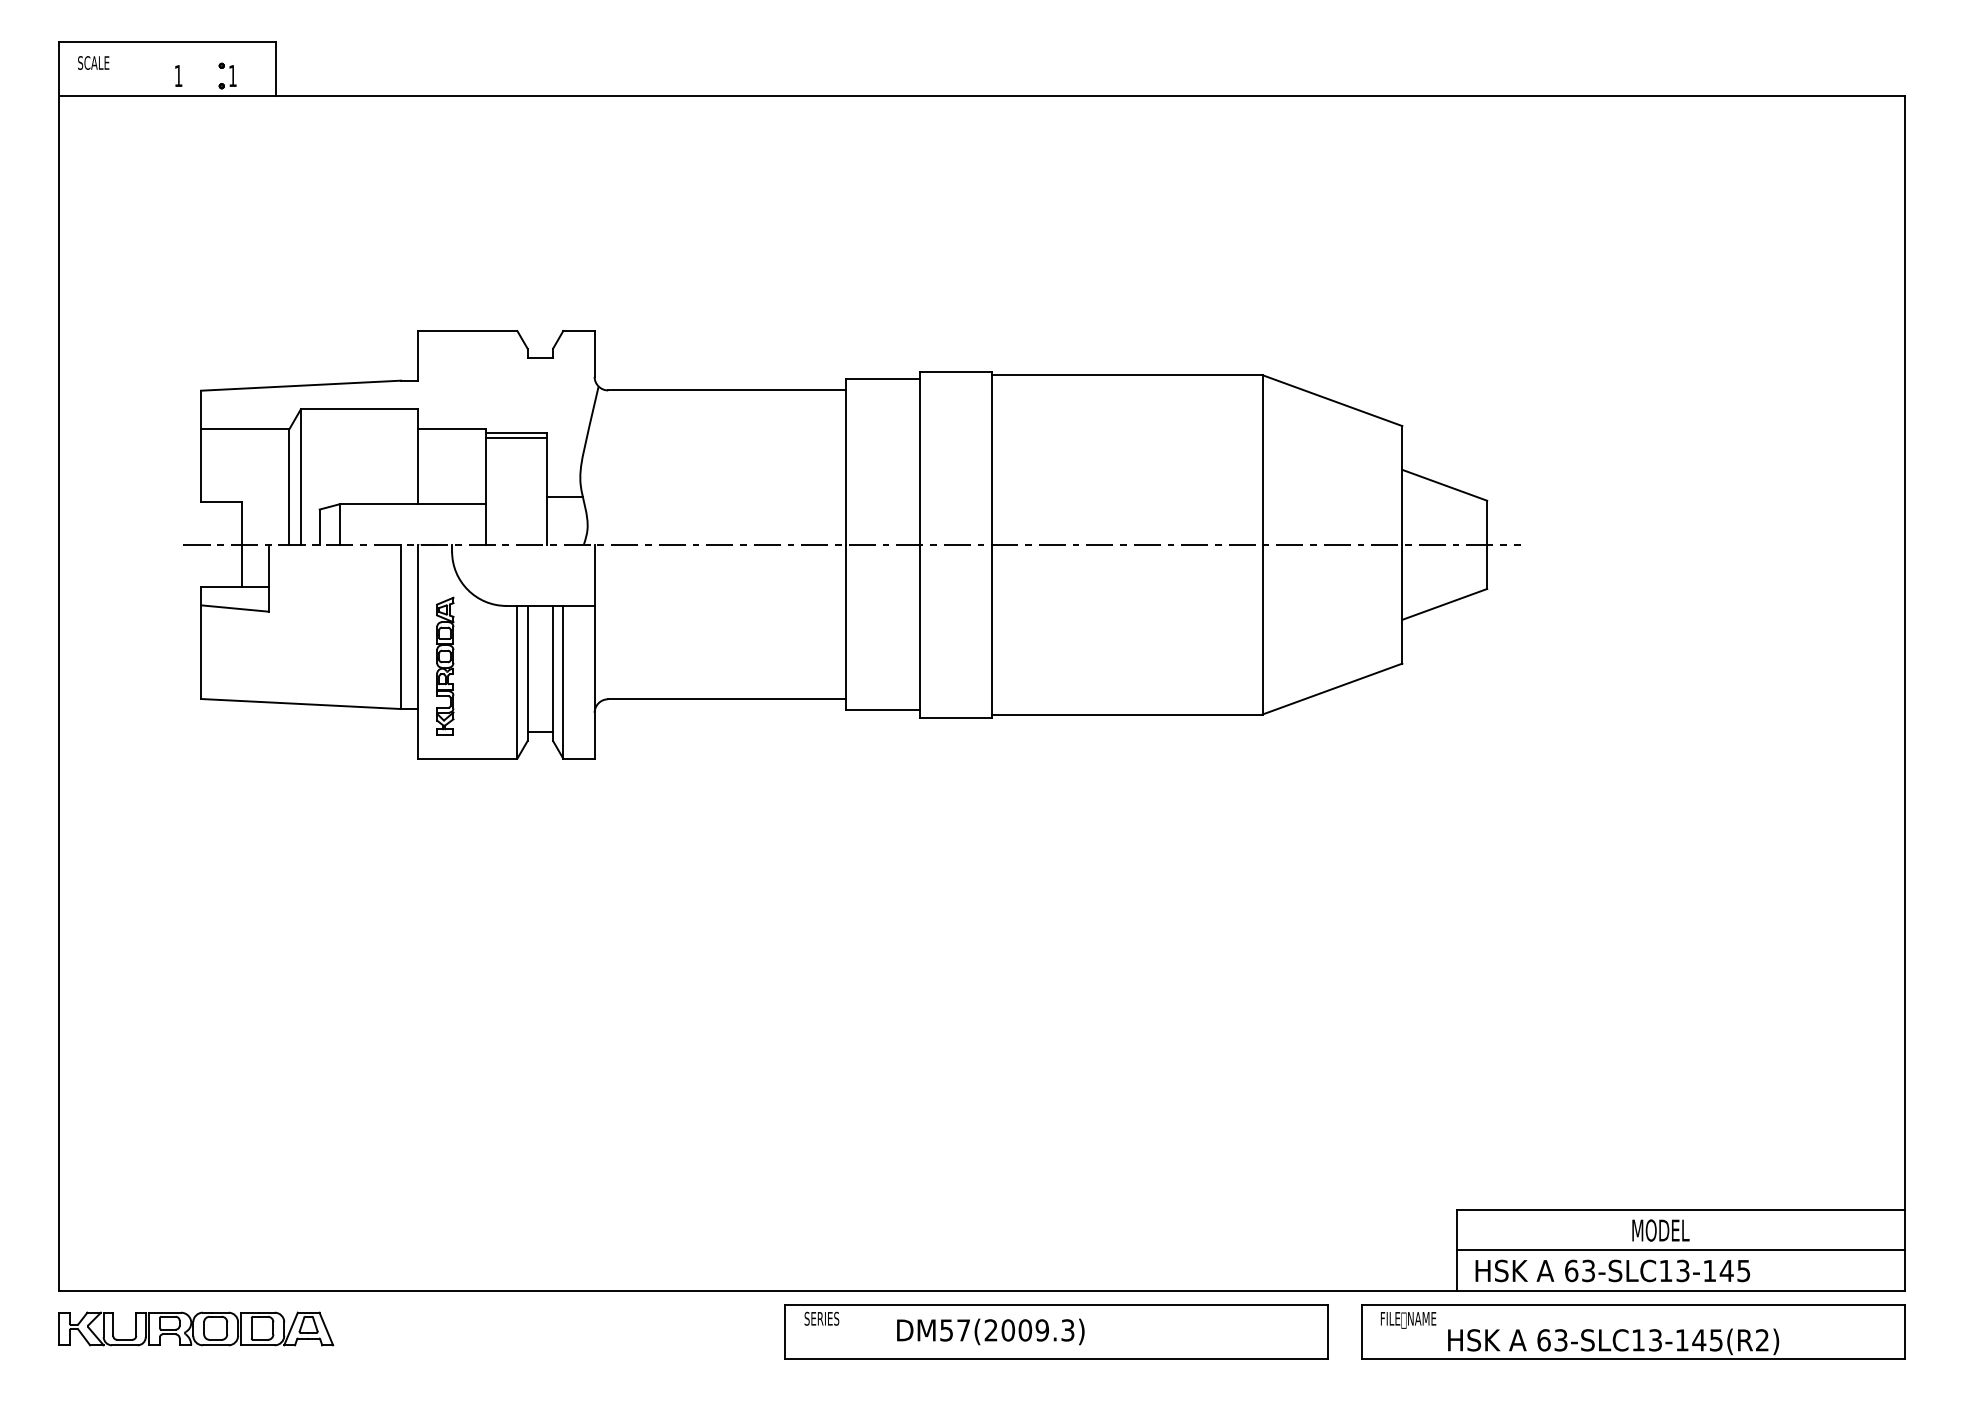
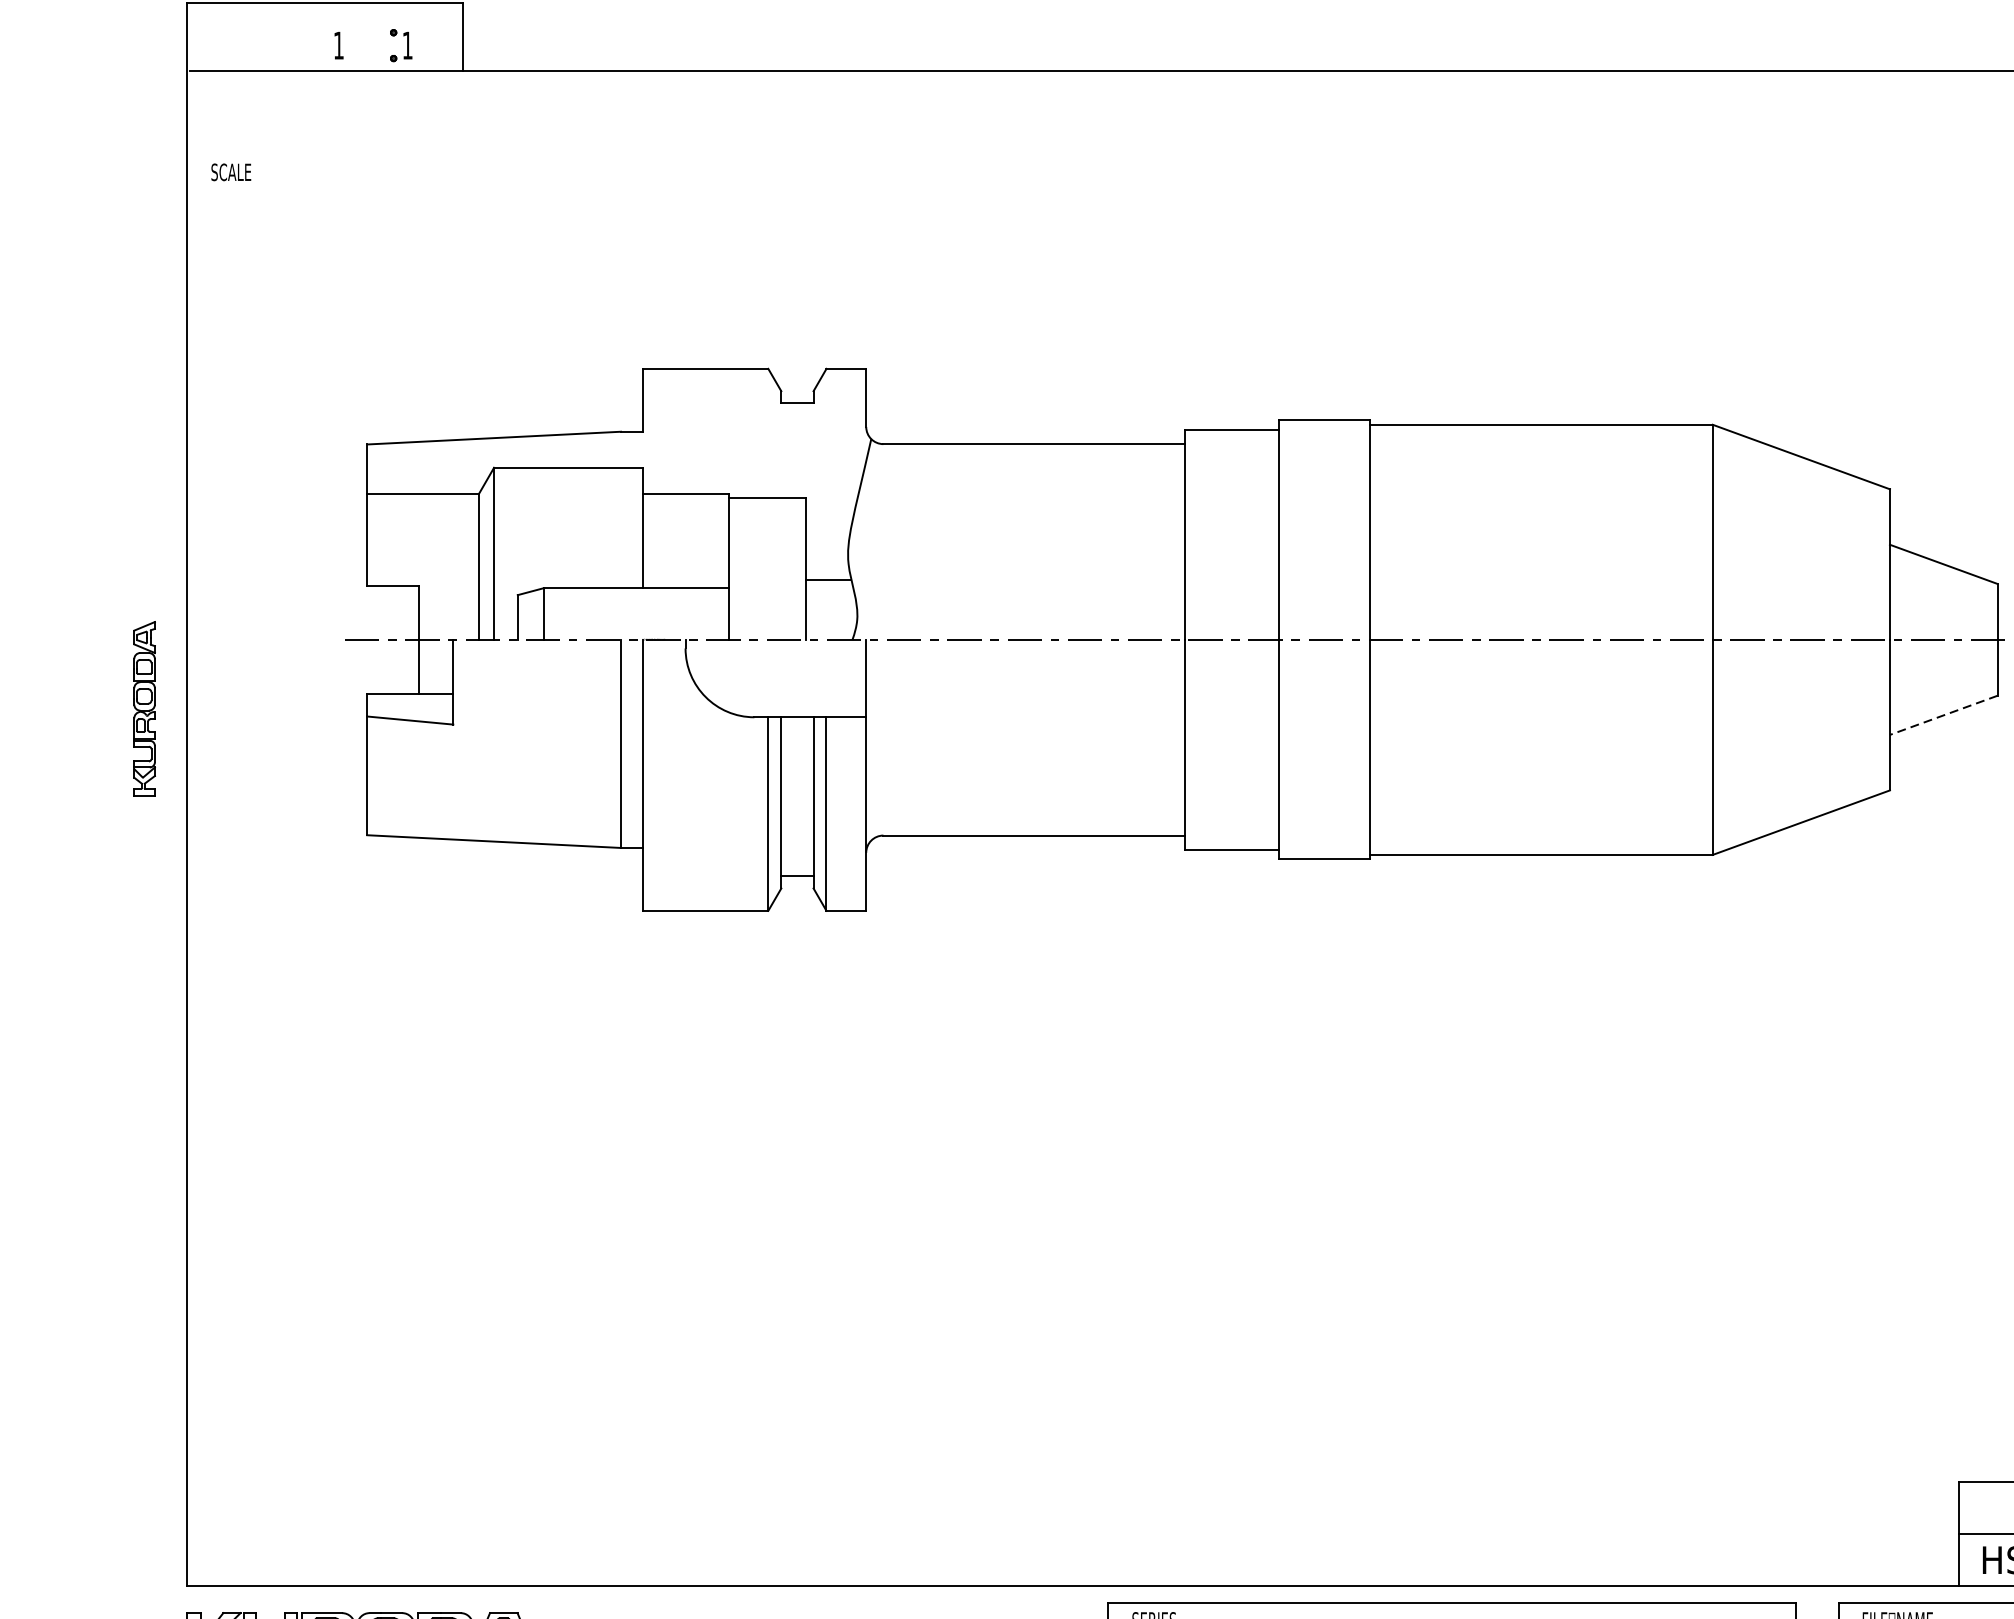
text: (93, 62) -> (231, 171), moved
line: (516, 437) -> (767, 503), removed
line: (1444, 604) -> (1943, 715), solid -> dashed
part: (445, 665) -> (144, 707), moved

